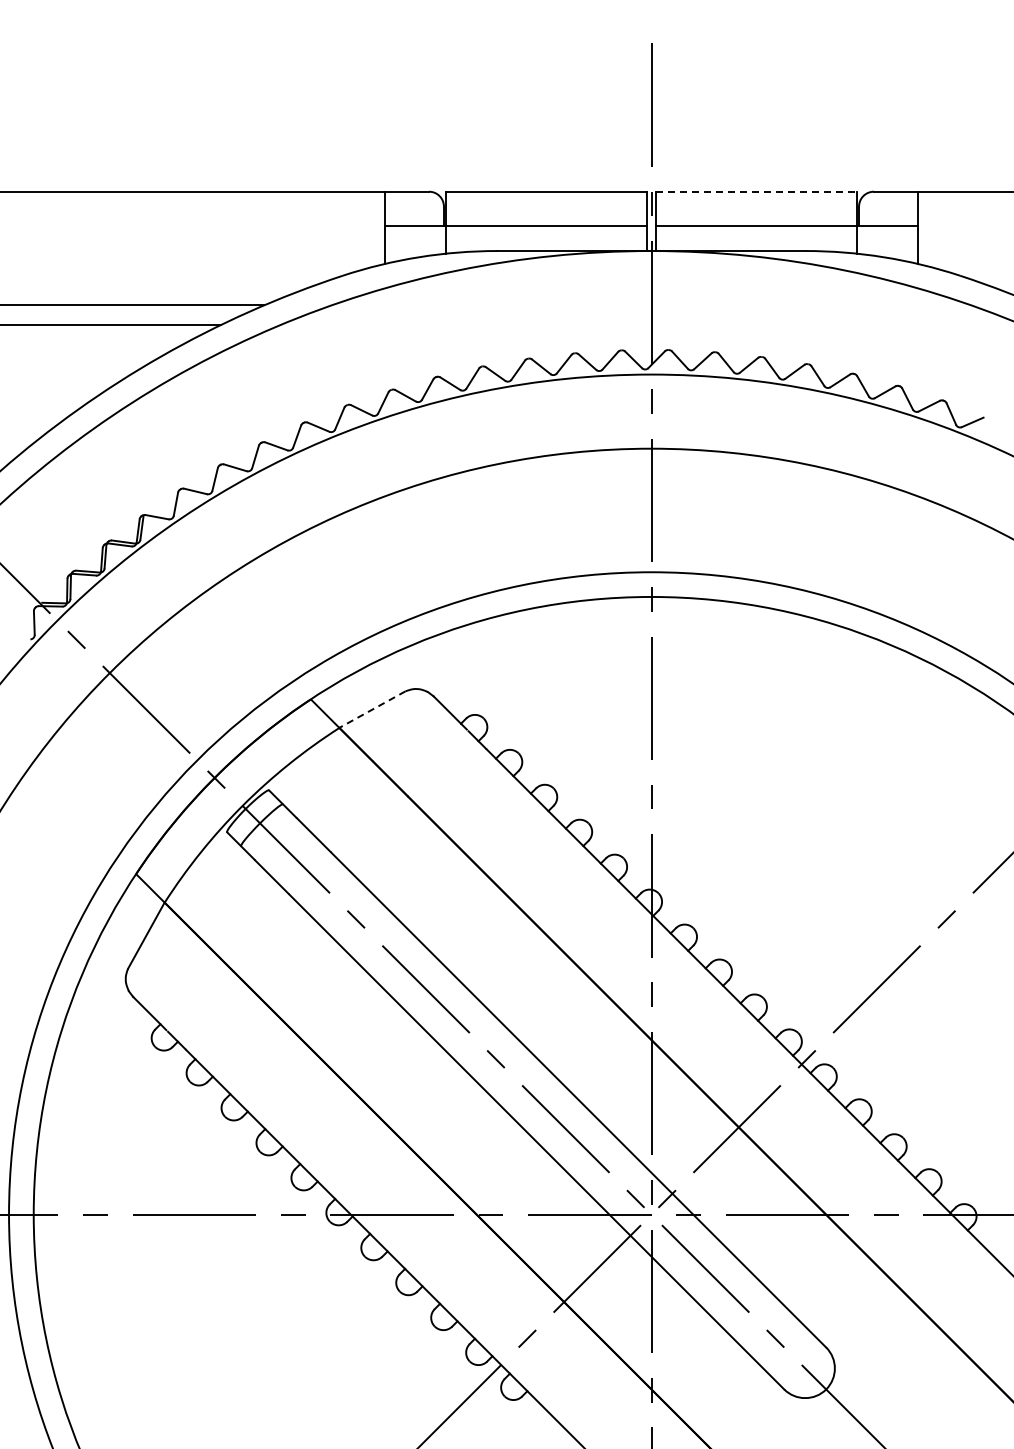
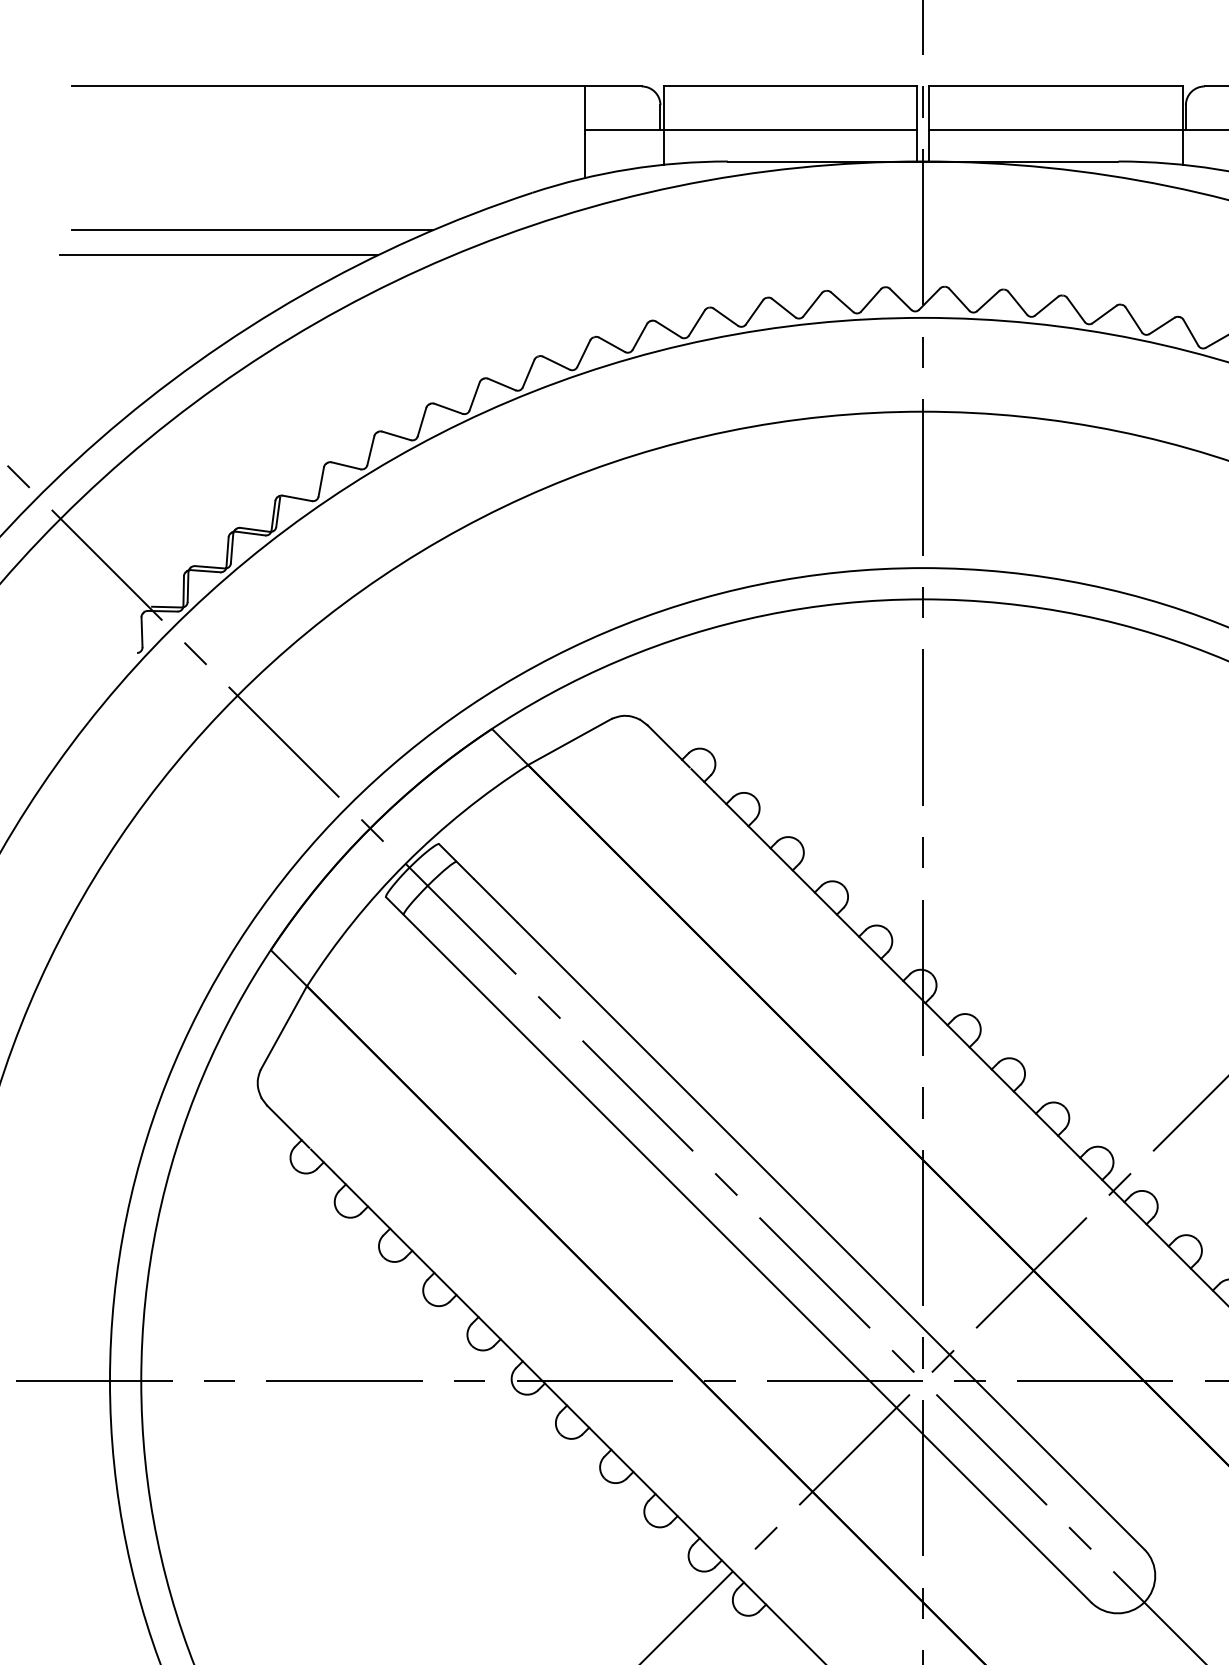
line: (757, 191) -> (1057, 86), dashed -> solid
line: (372, 709) -> (570, 741), dashed -> solid

